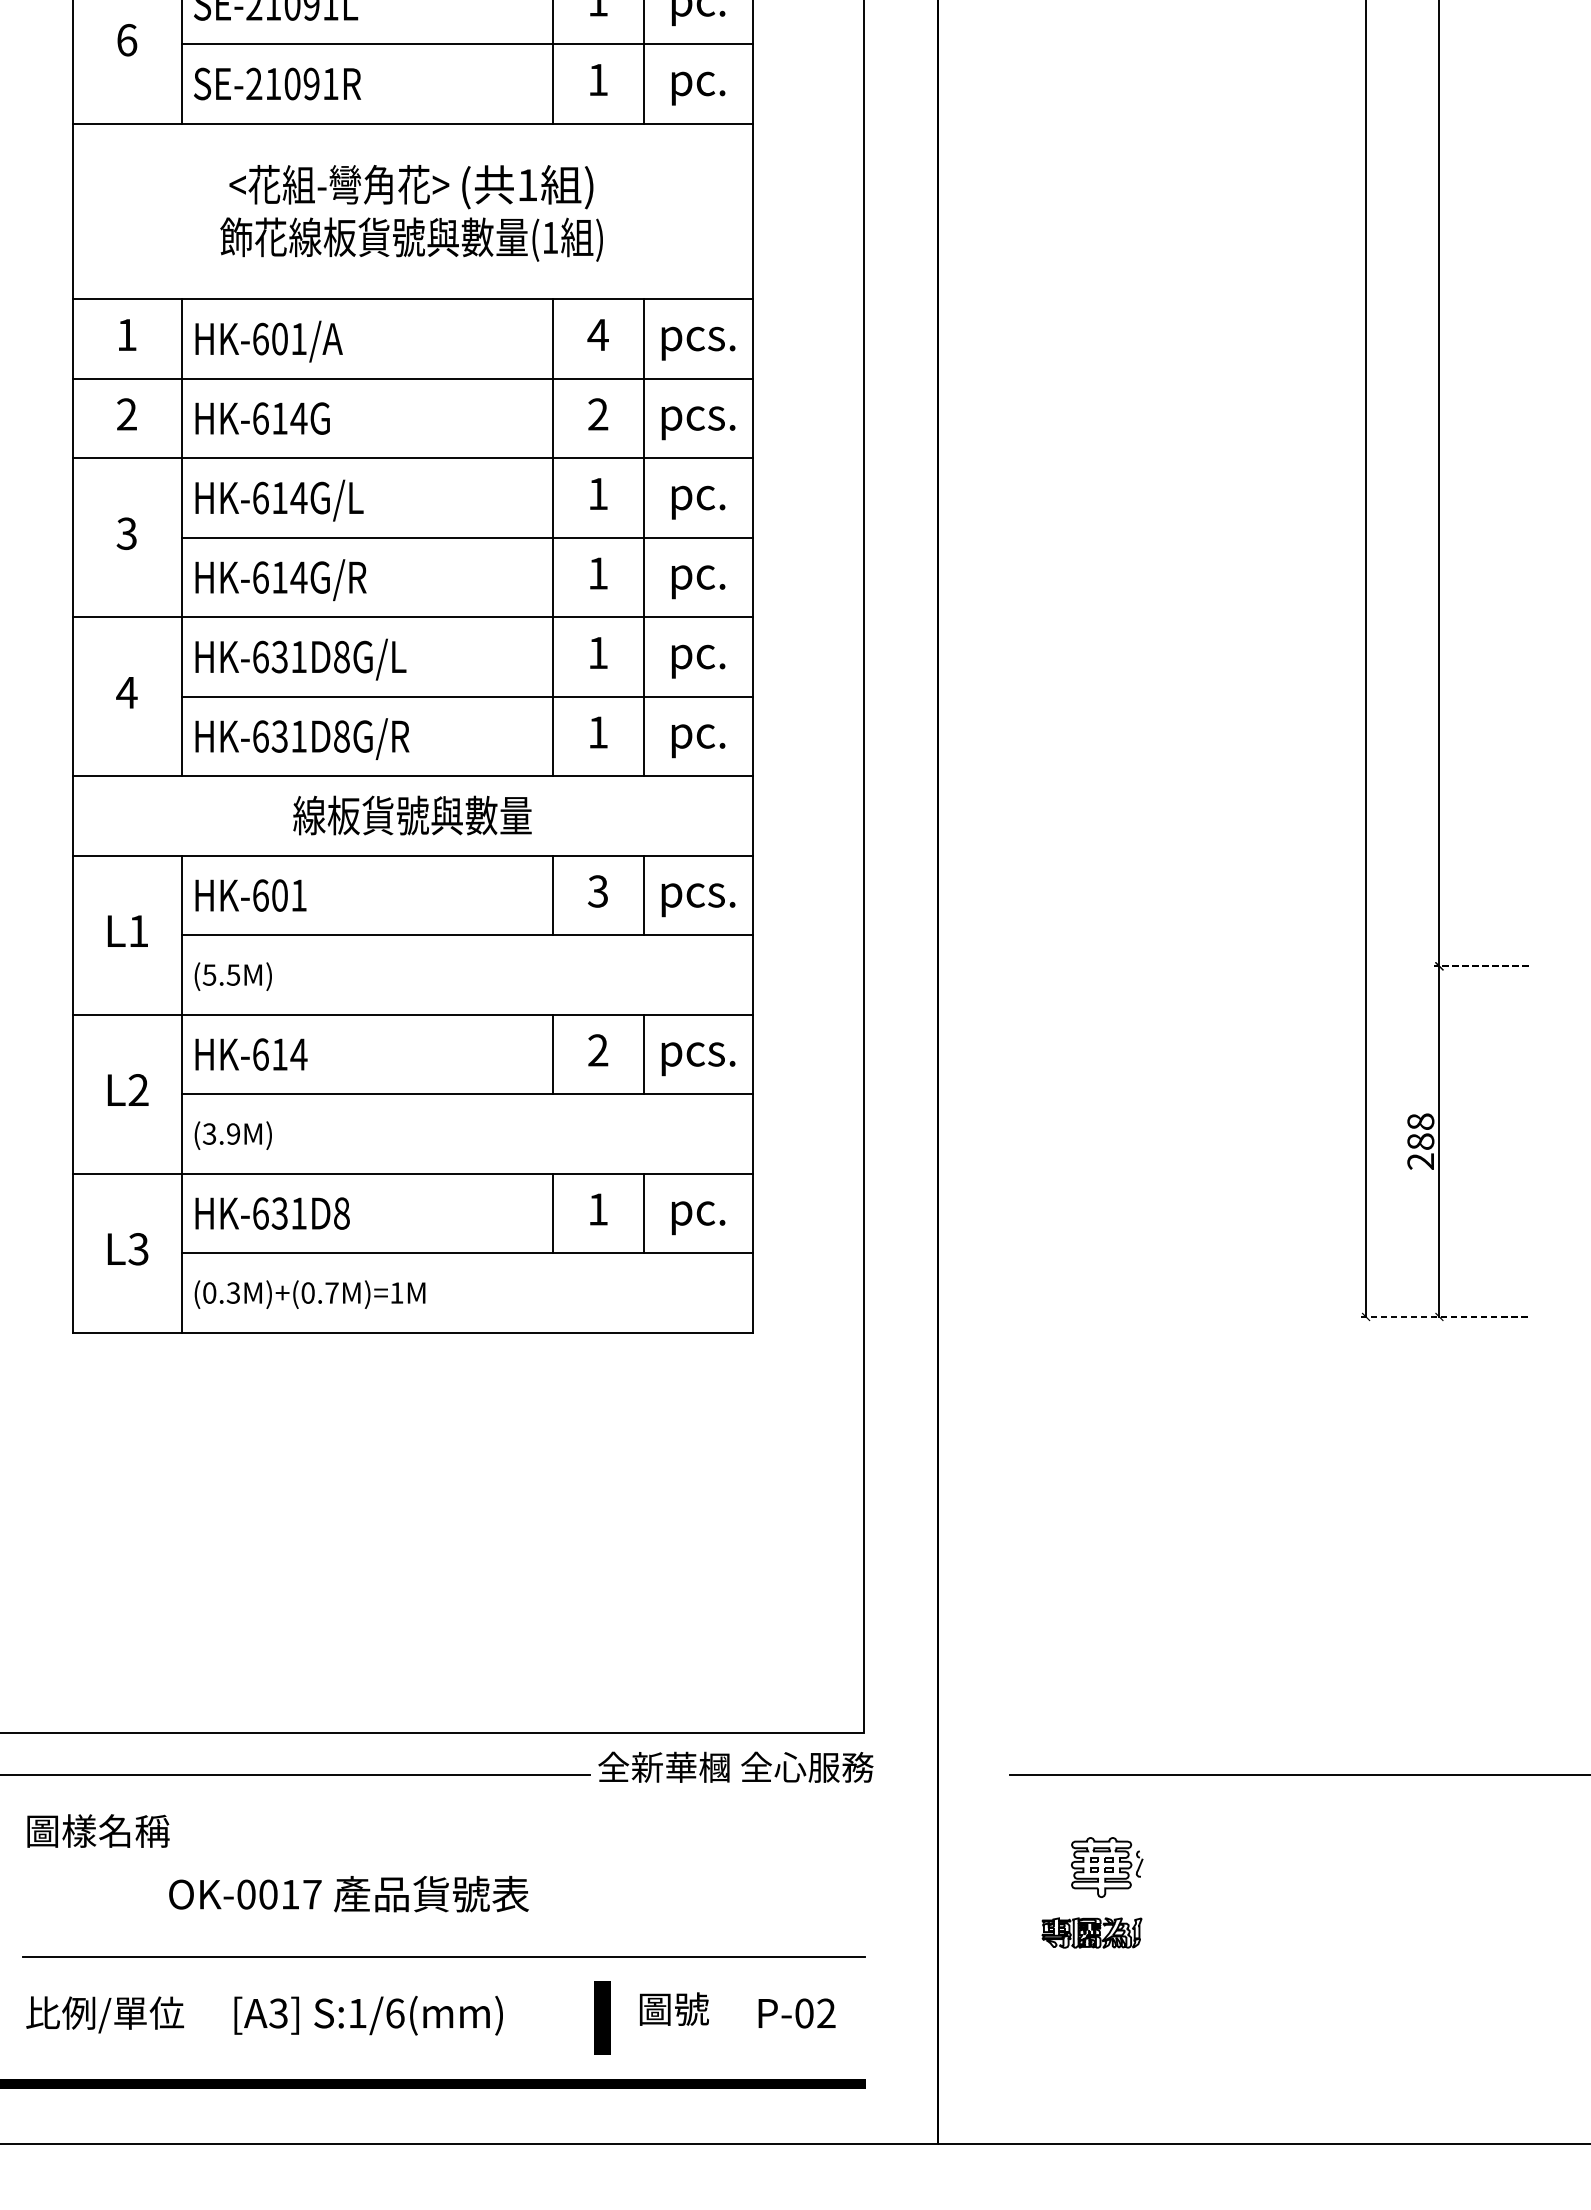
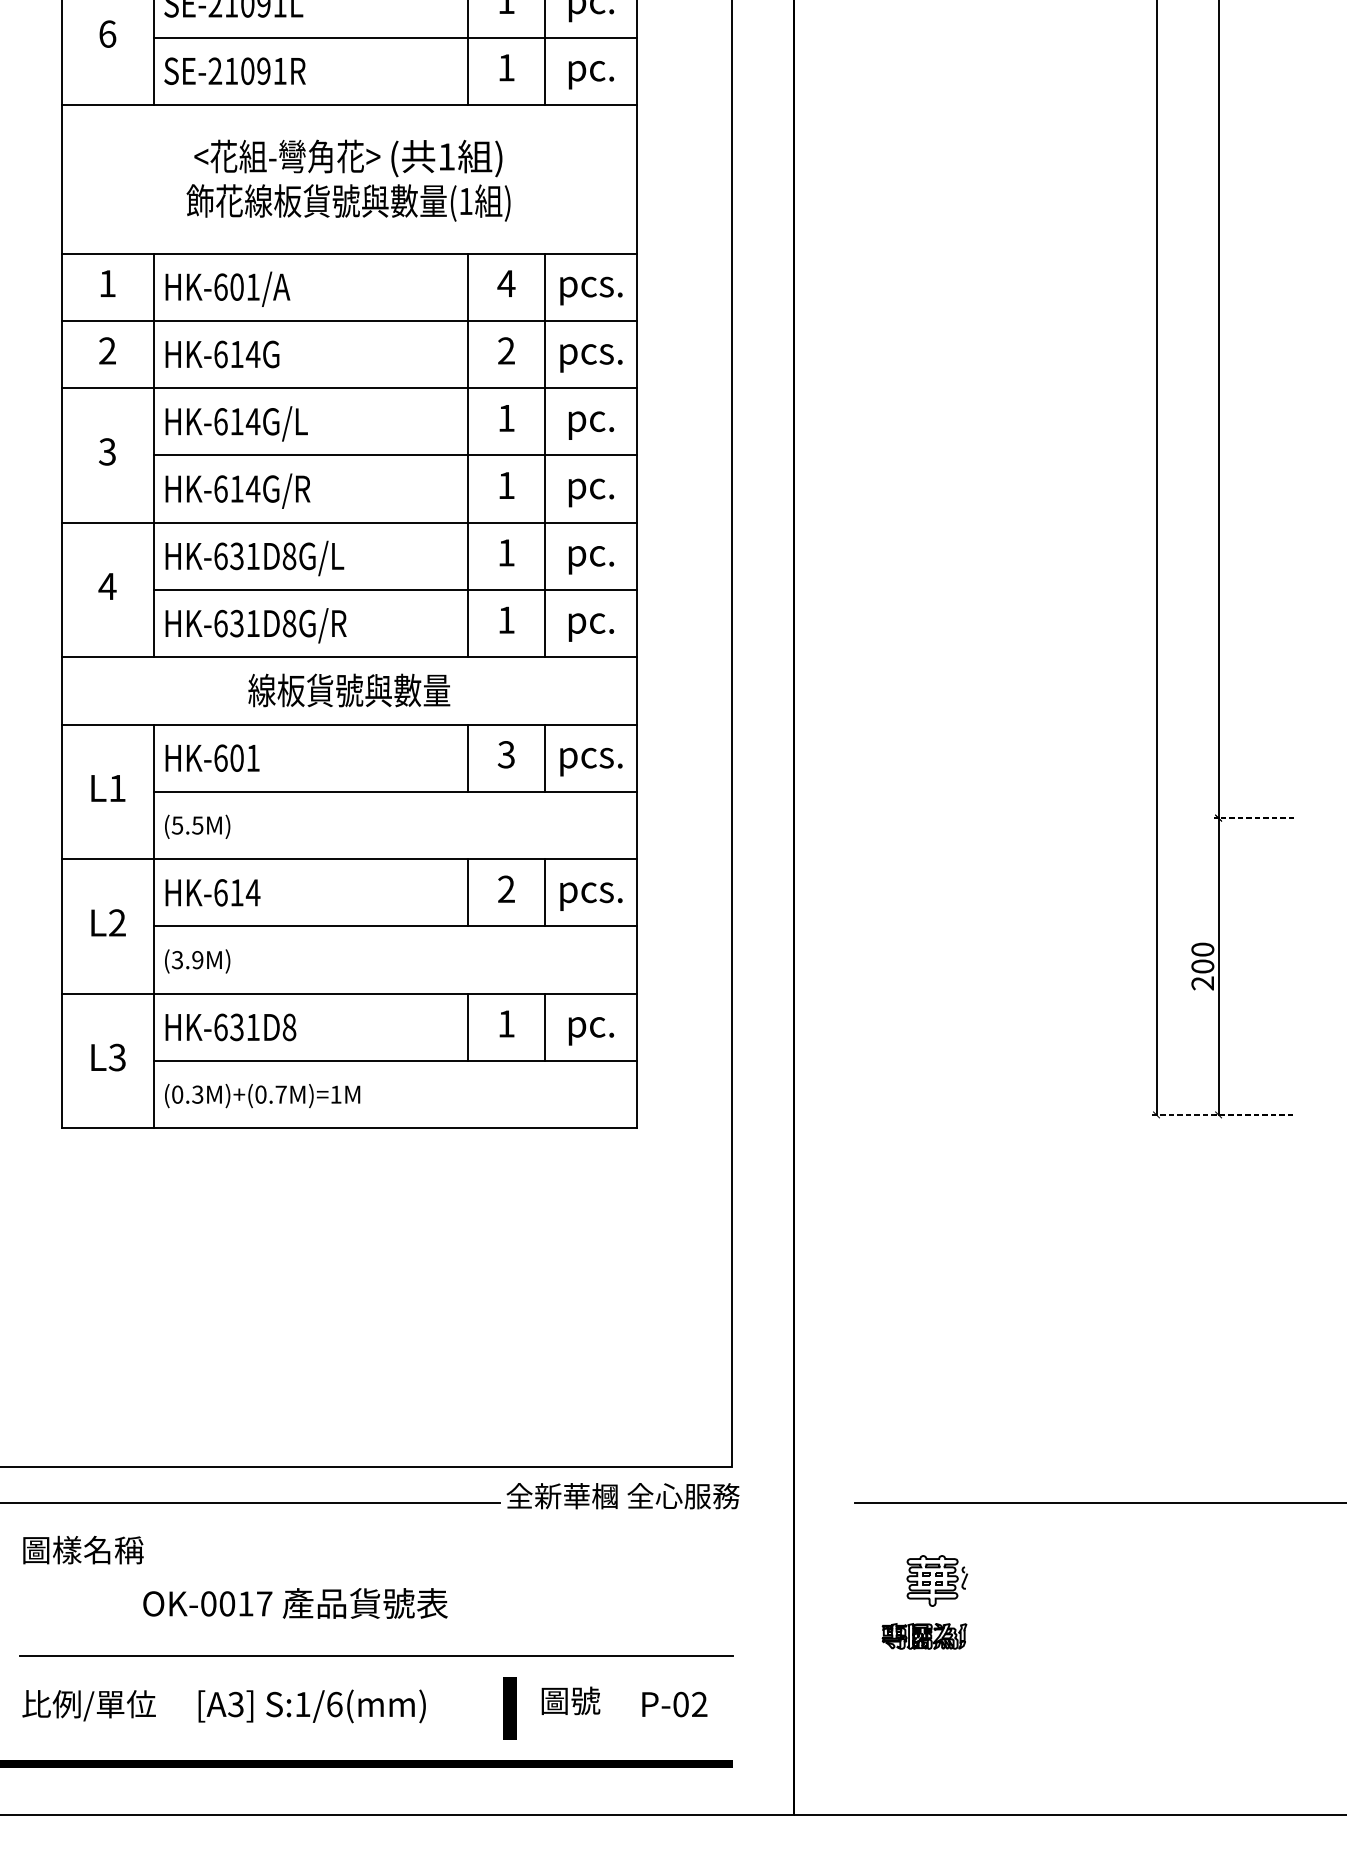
text: (1420, 1131) -> (1202, 957), 288 -> 200

